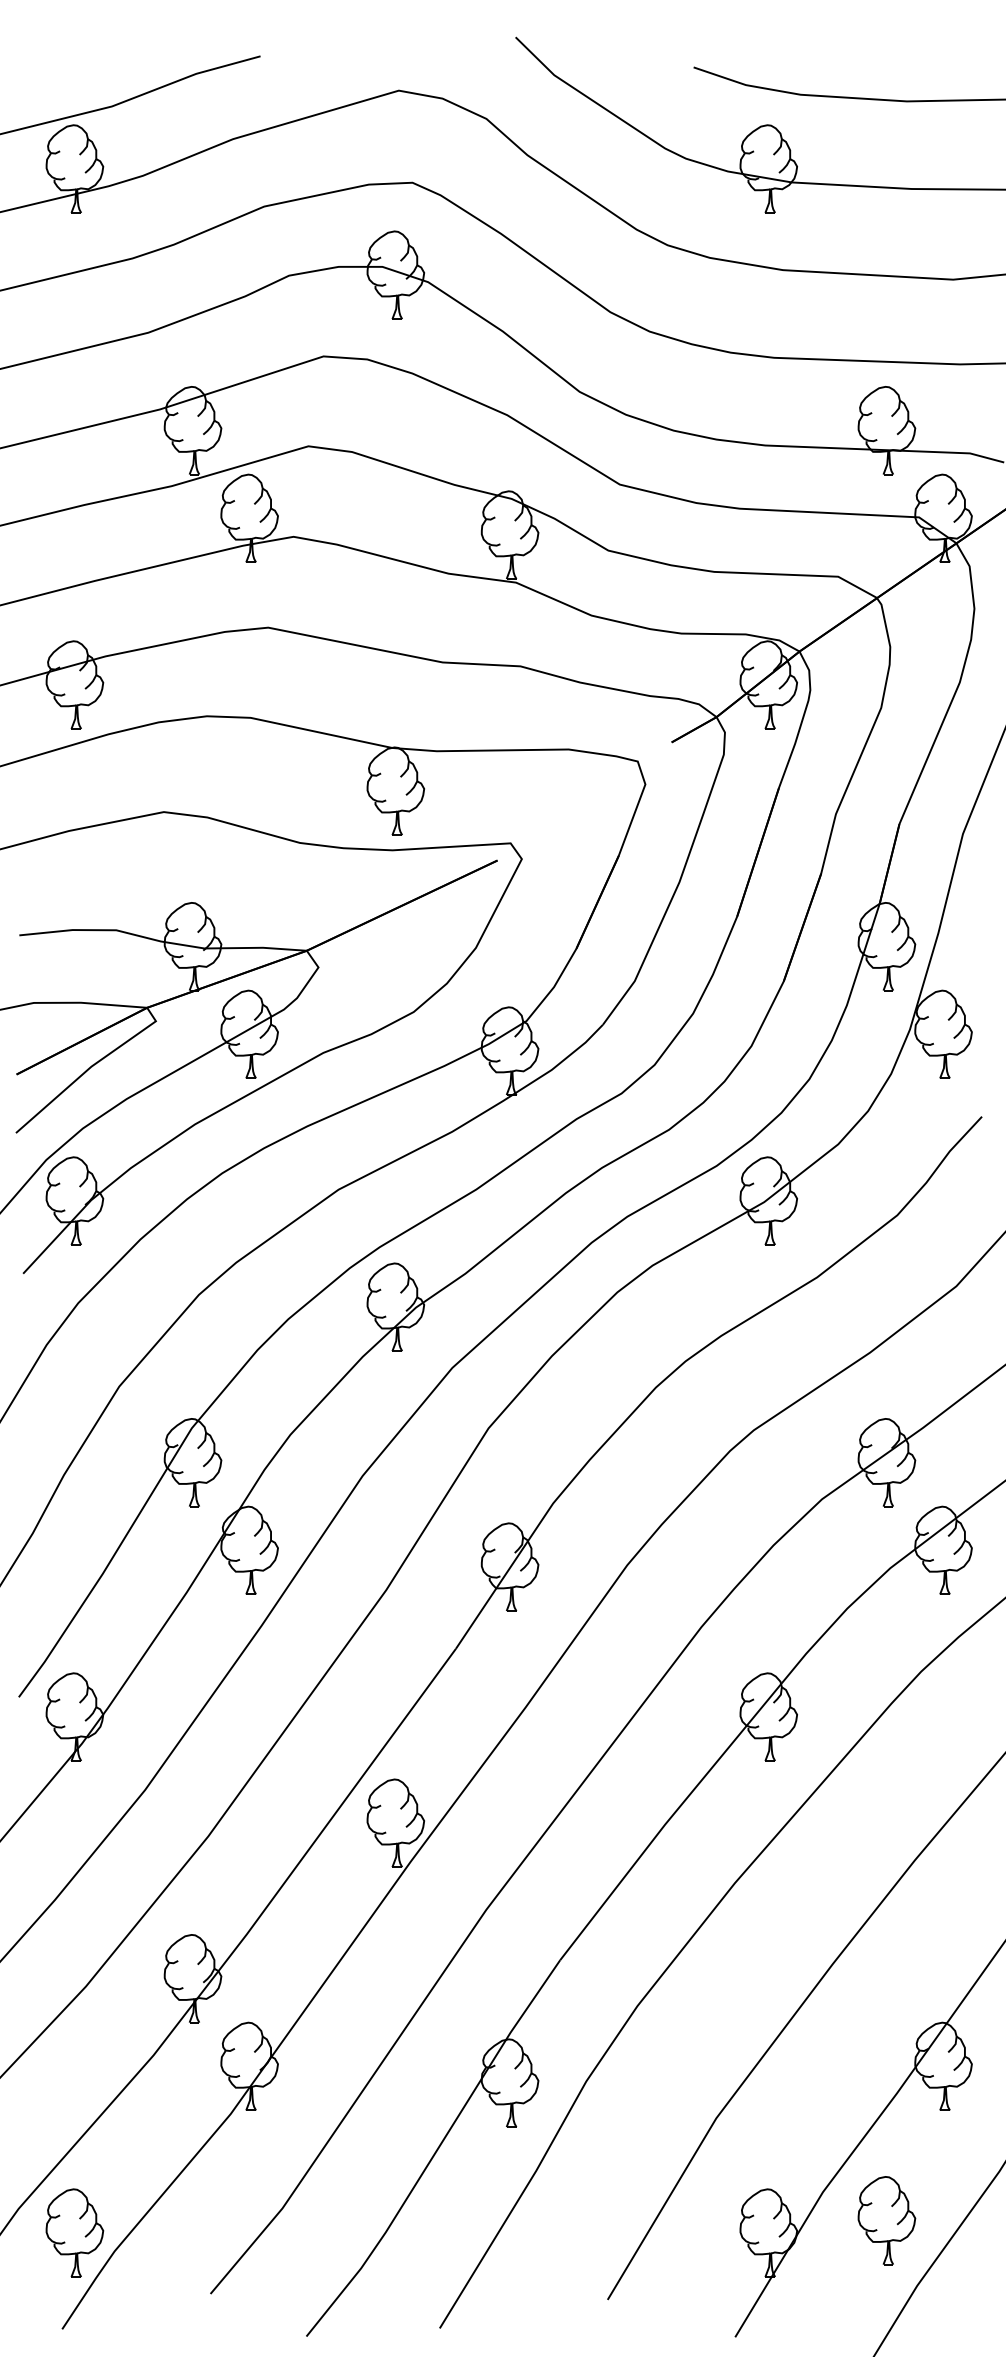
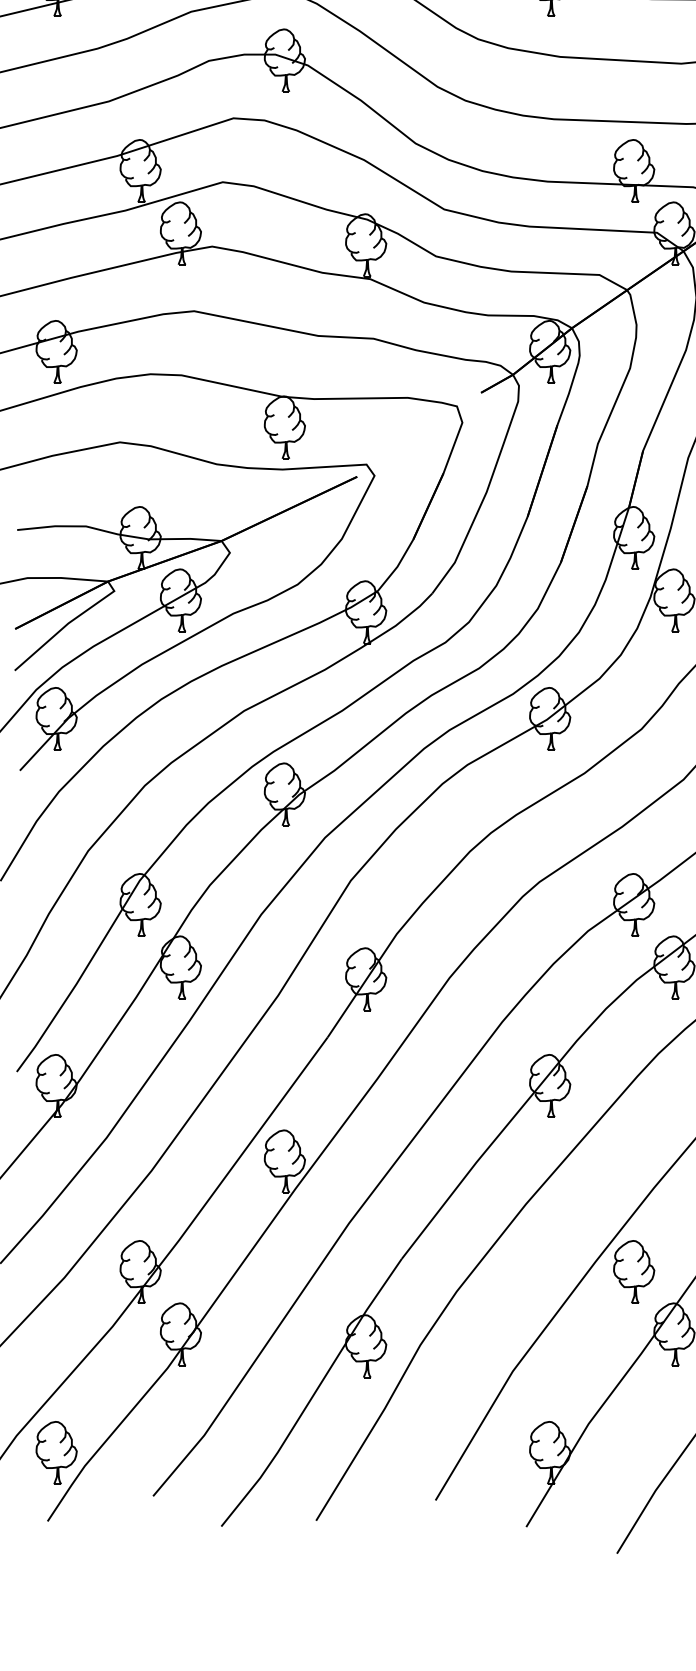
part: (886, 2220) -> (633, 1271), moved

